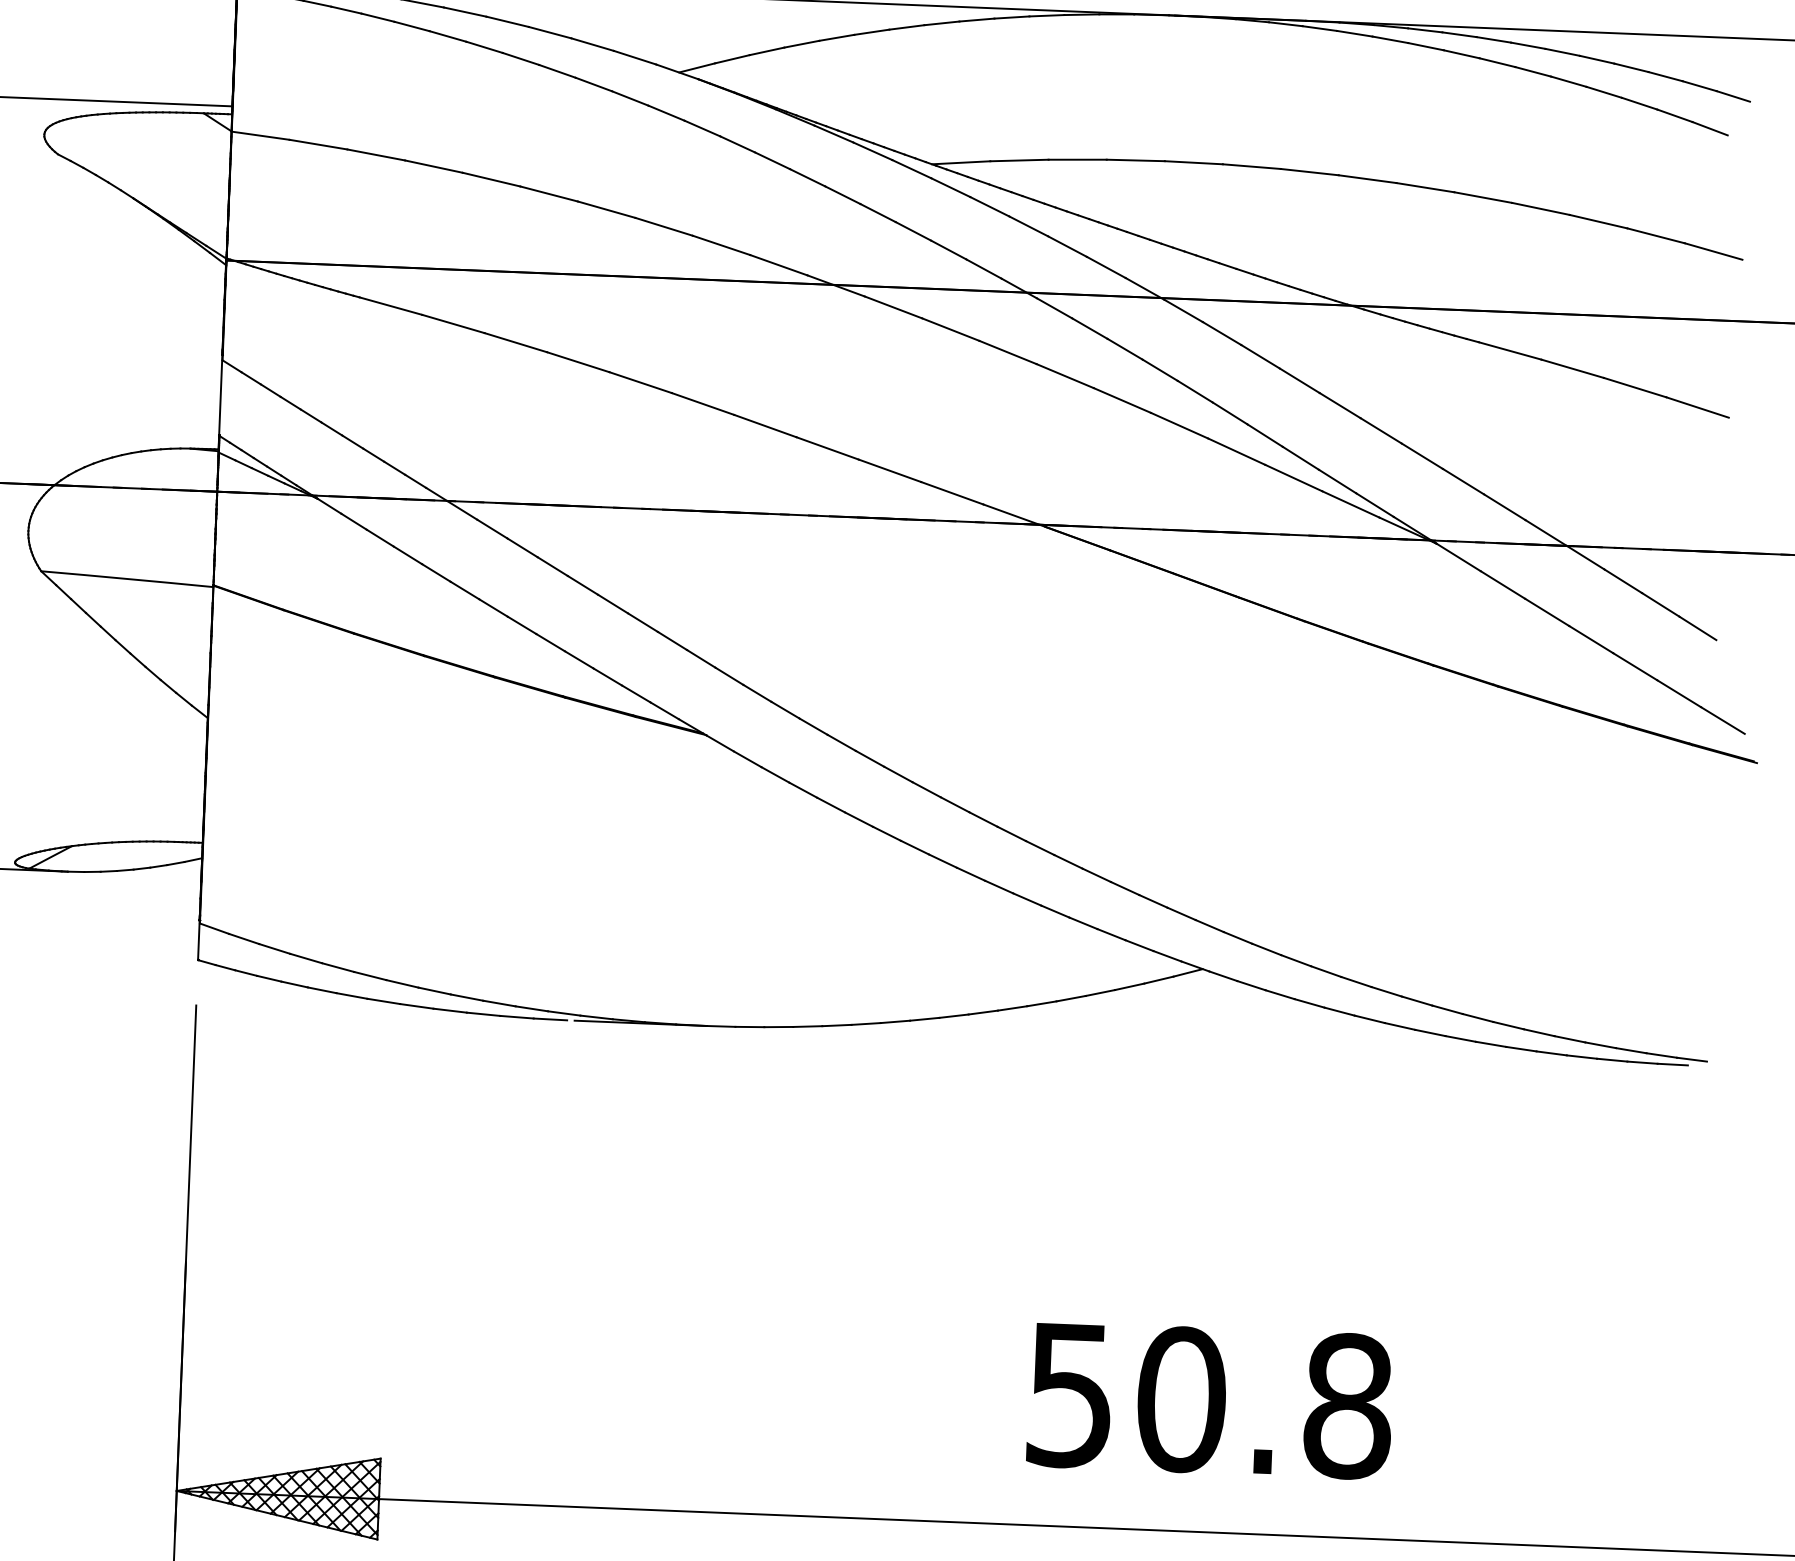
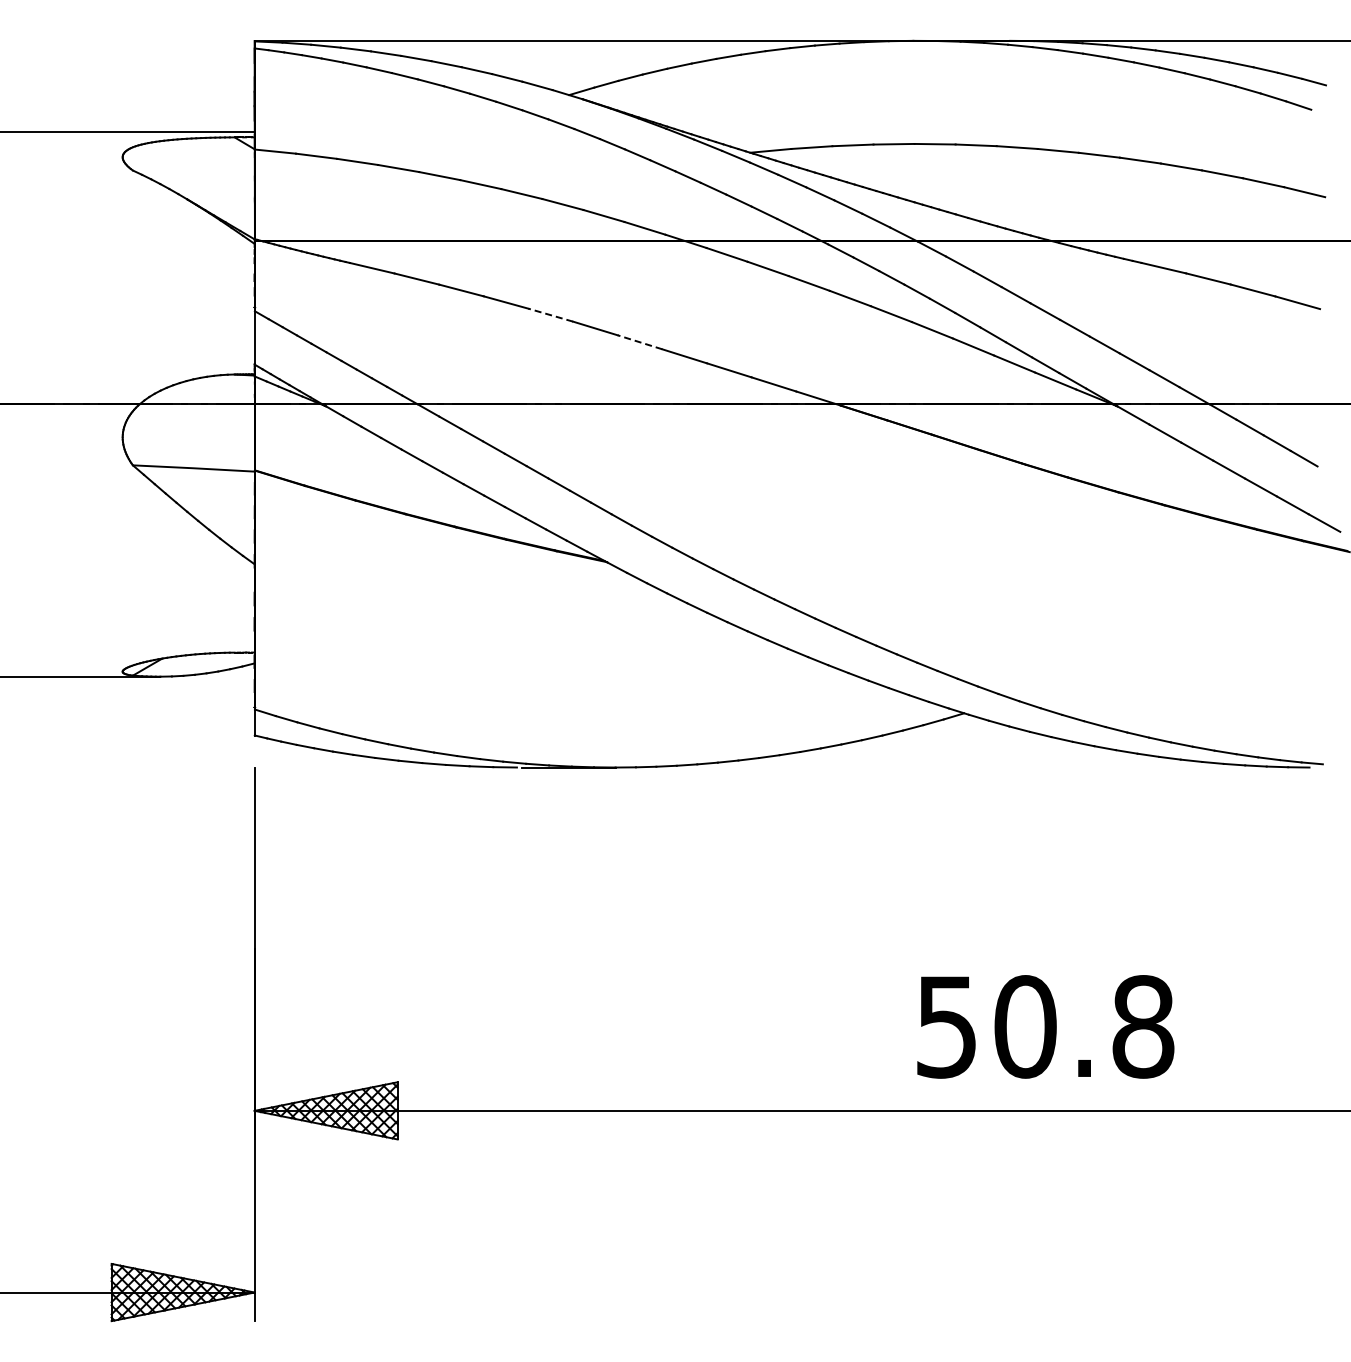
line: (640, 383) -> (550, 315), solid -> dashed
line: (764, 426) -> (639, 342), solid -> dashed
text: (1209, 1400) -> (1045, 1026), moved

